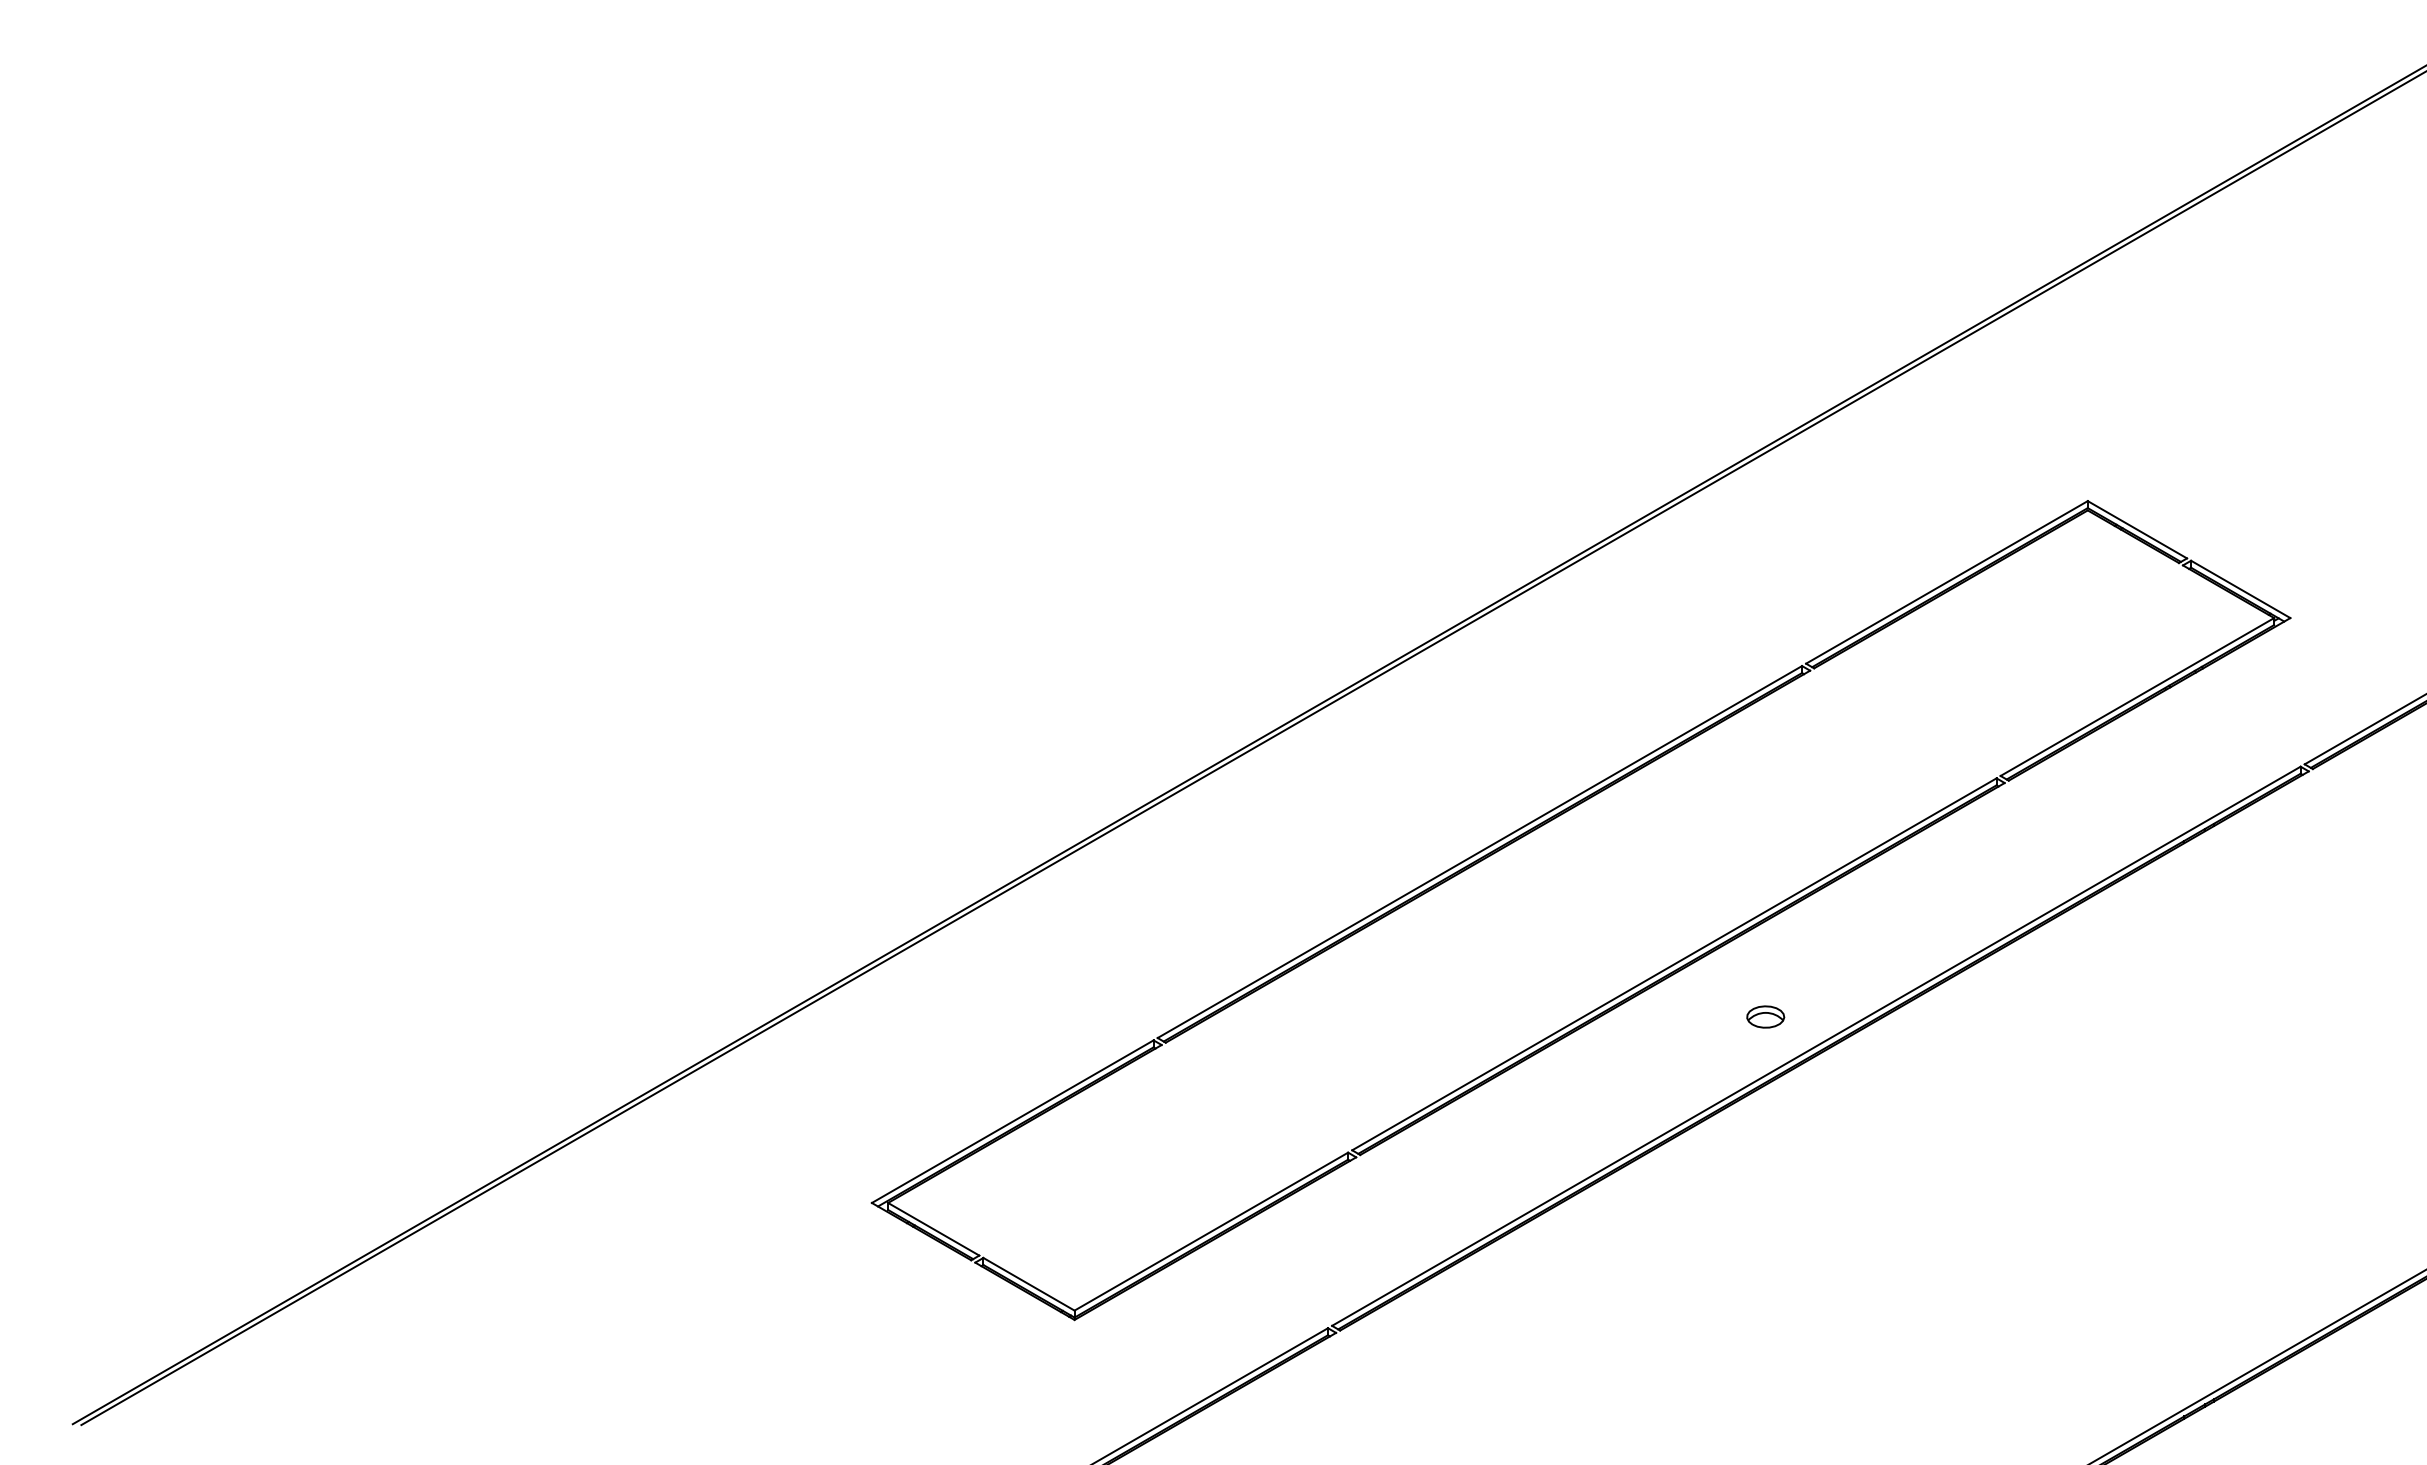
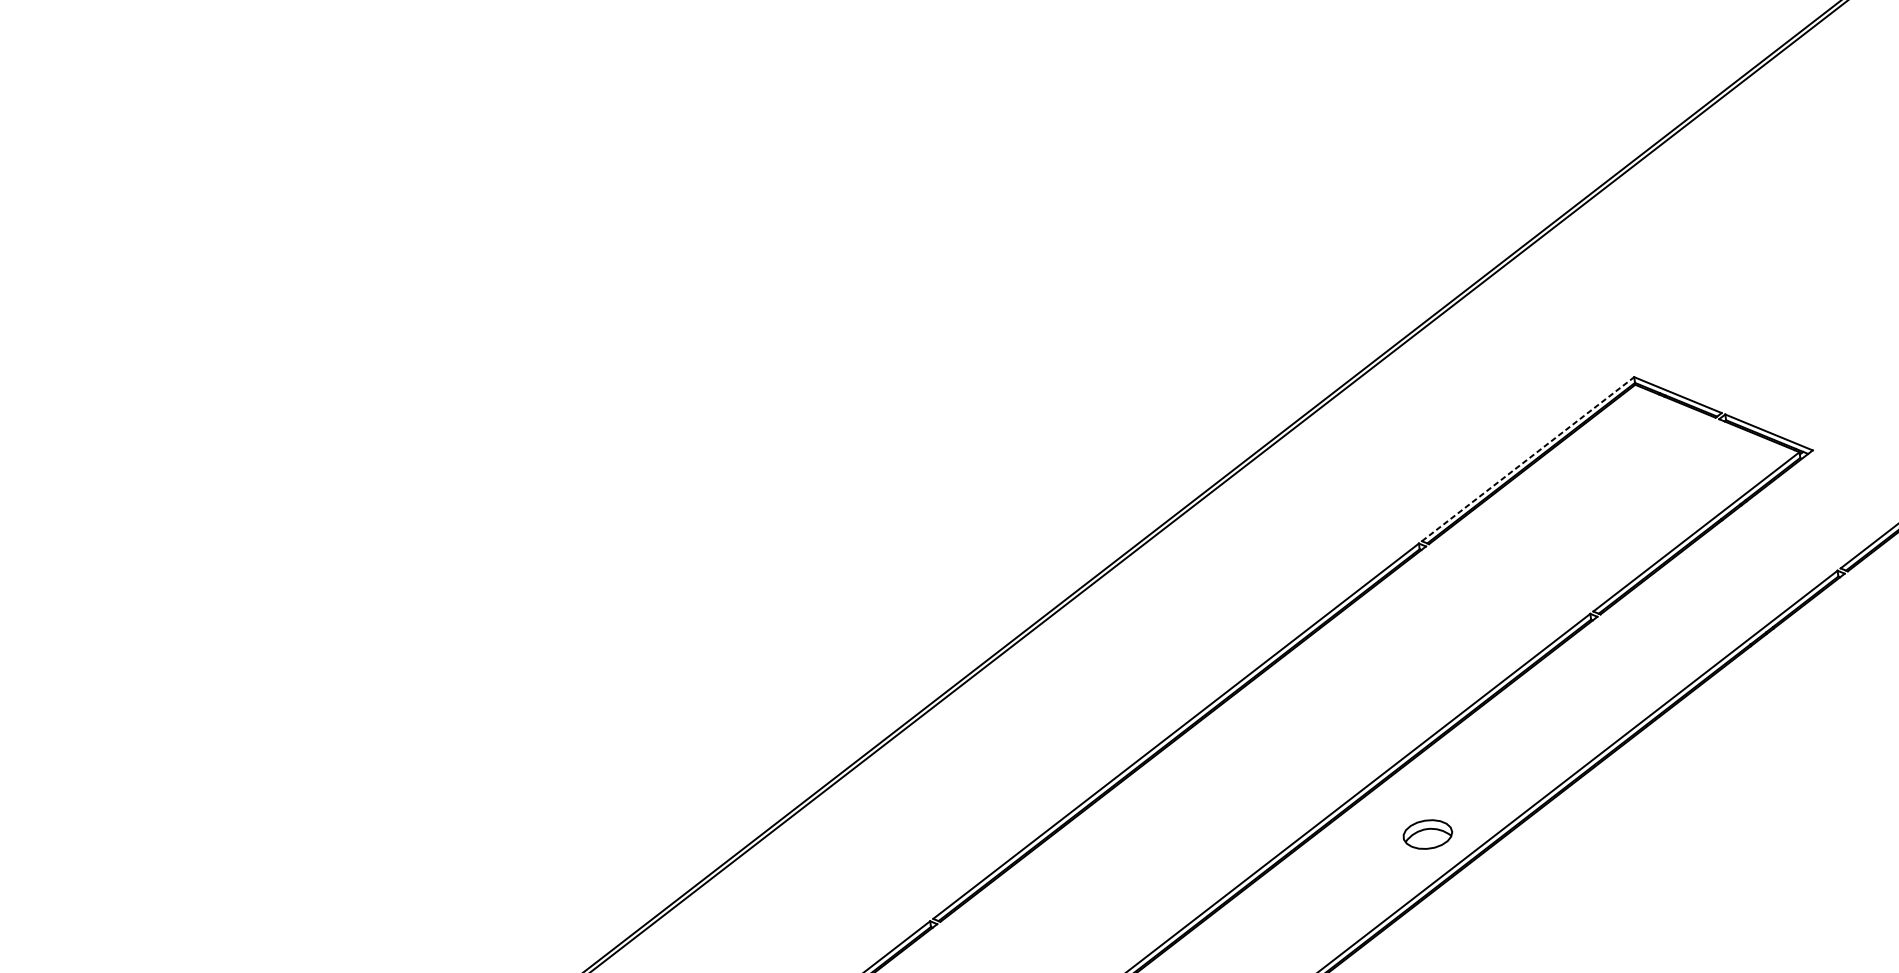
line: (1946, 582) -> (1527, 459), solid -> dashed
part: (1765, 1016) -> (1427, 834), size x1.6

